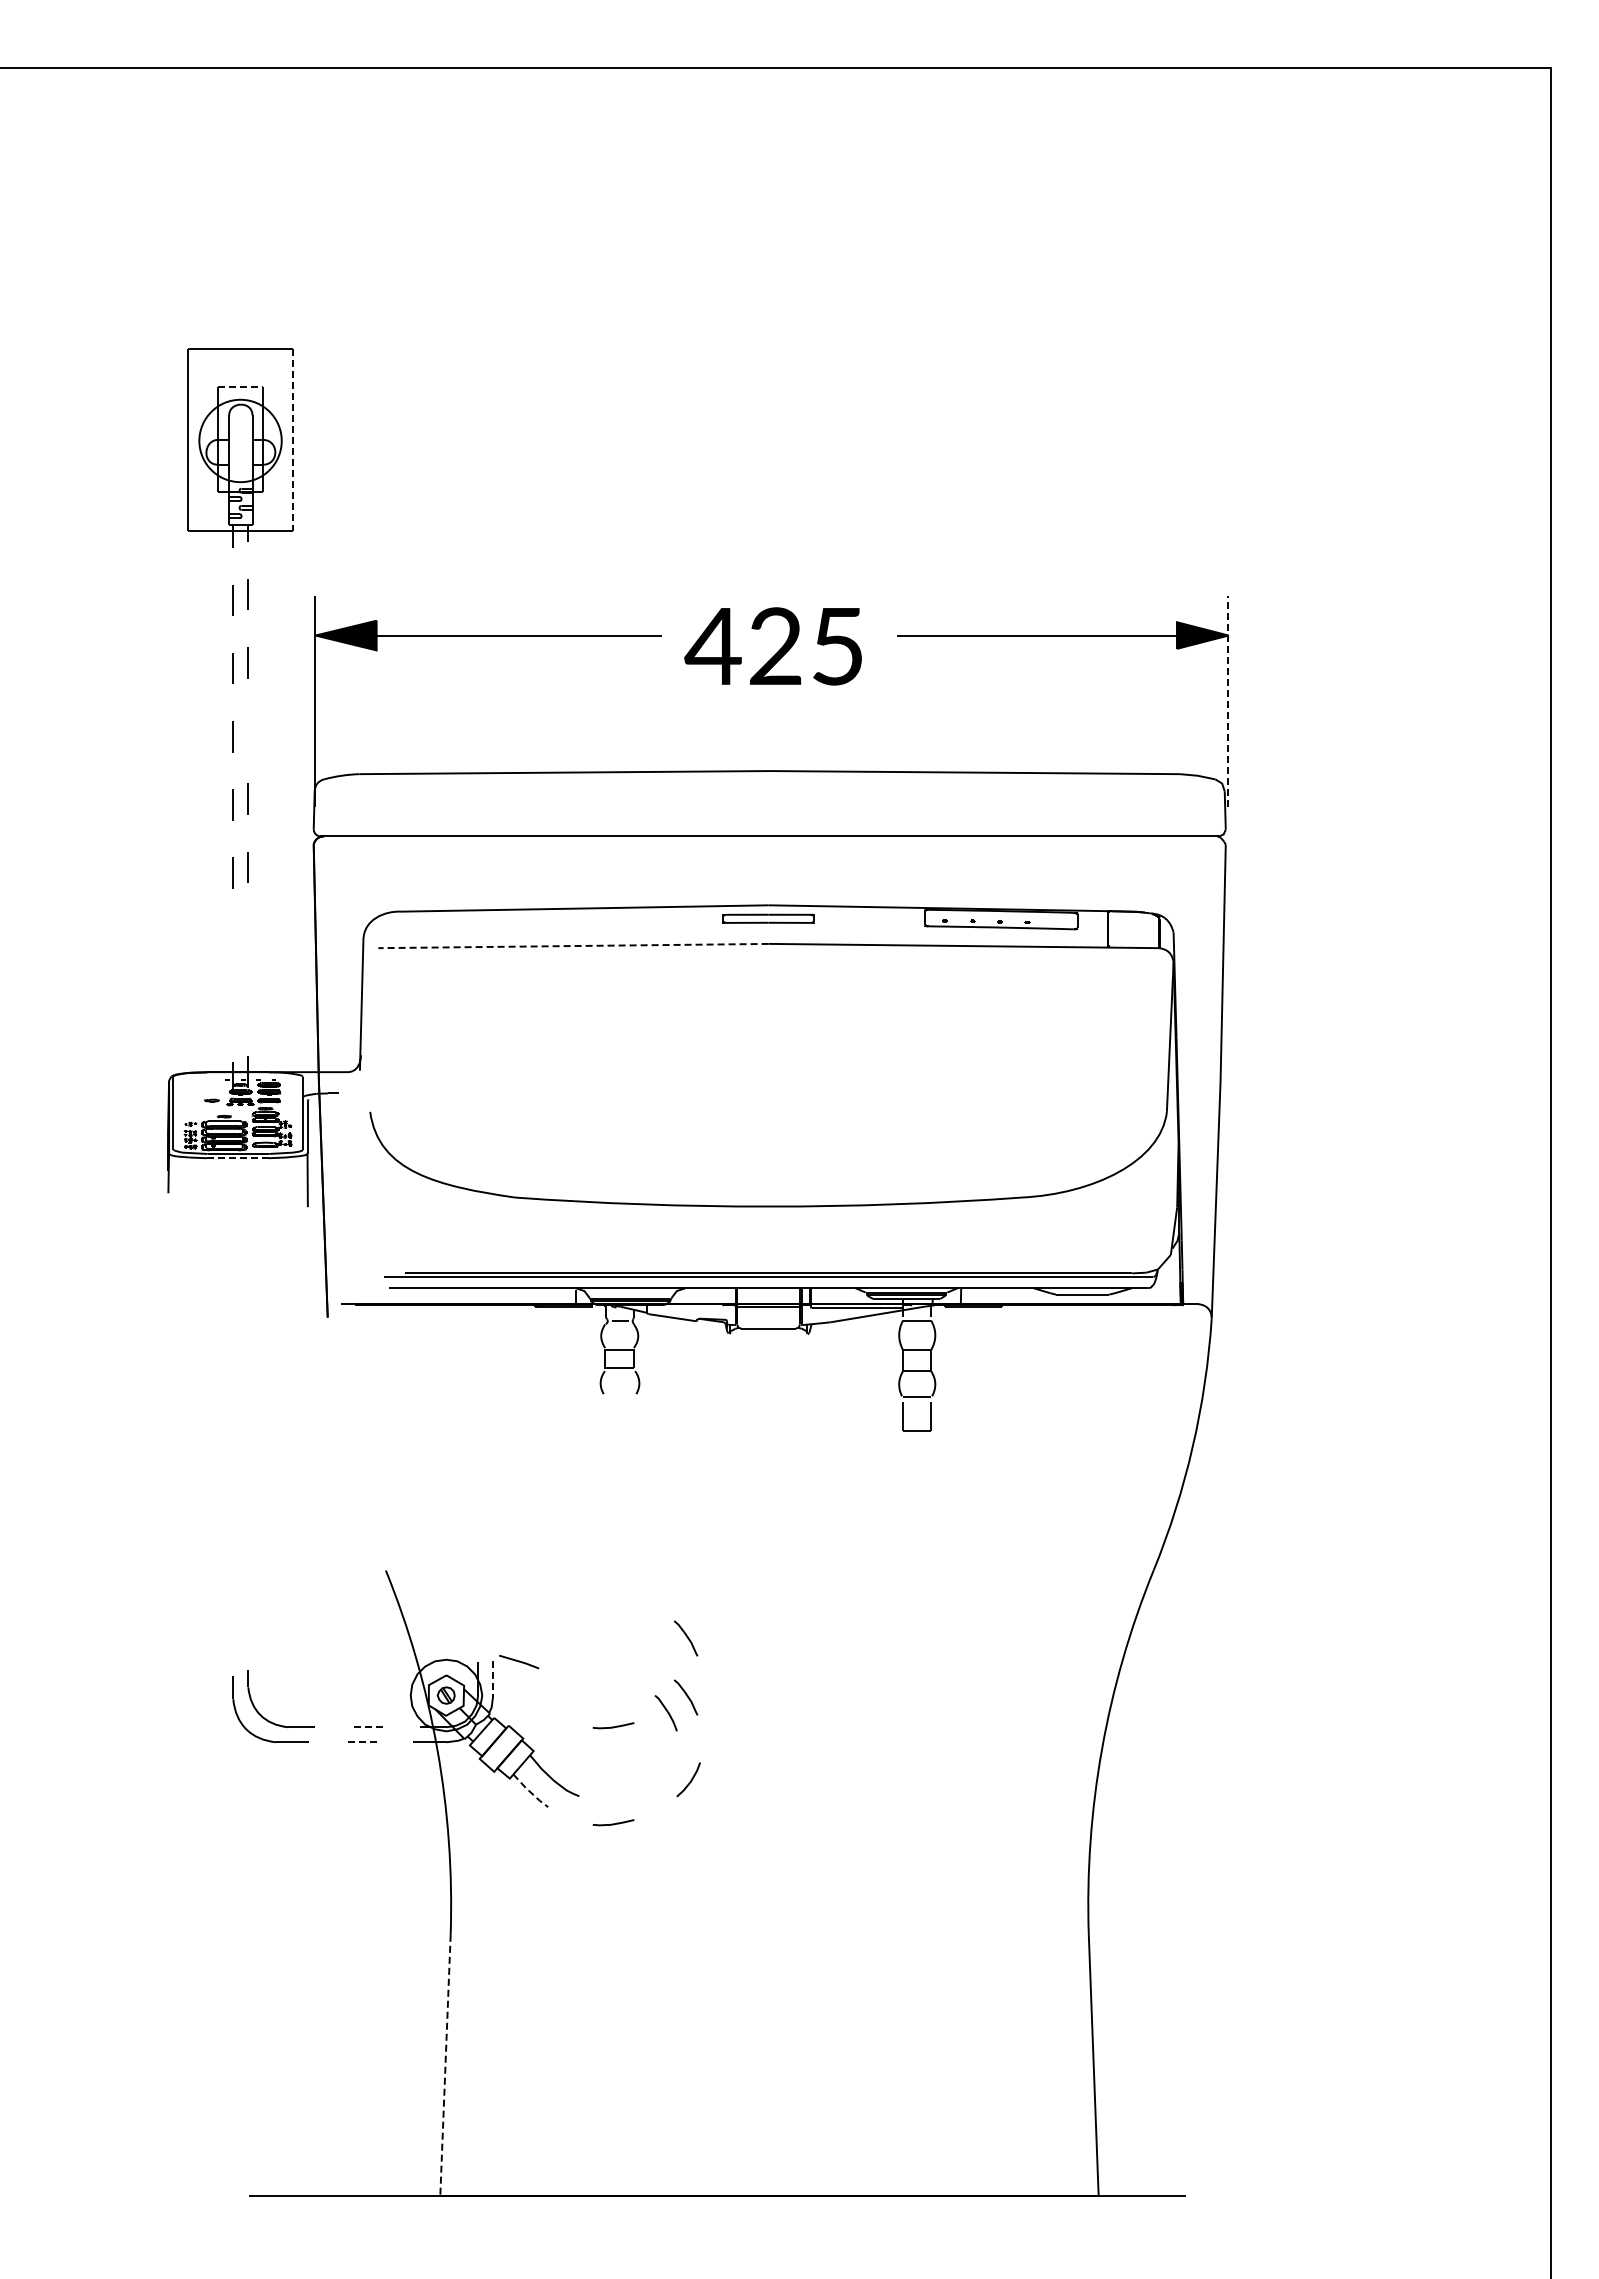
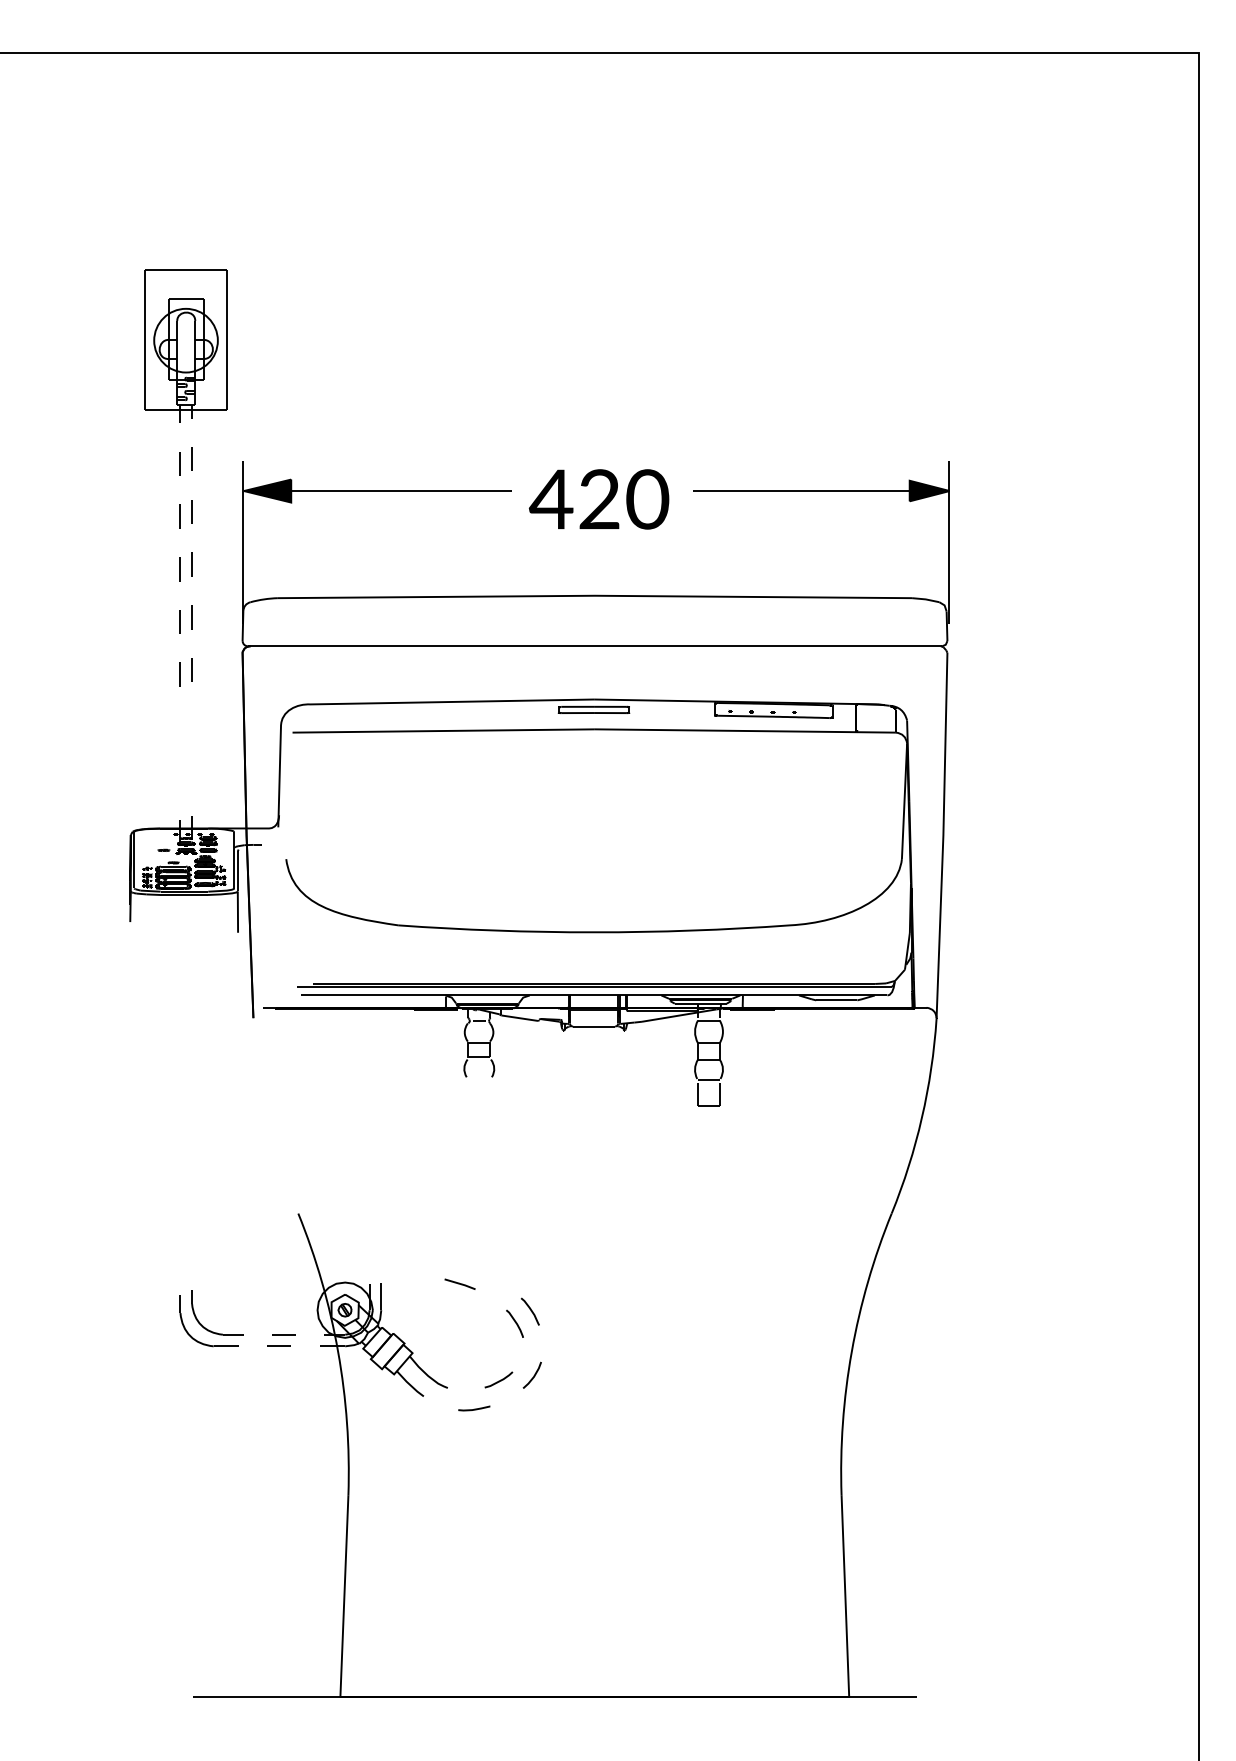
line: (240, 387) -> (186, 299), dashed -> solid
line: (293, 439) -> (226, 339), dashed -> solid
text: (837, 646) -> (647, 499), 425 -> 420
line: (1227, 701) -> (948, 542), dashed -> solid
line: (247, 730) -> (191, 564), added
line: (572, 946) -> (442, 731), dashed -> solid
line: (237, 1158) -> (183, 895), dashed -> solid
curve: (686, 1637) -> (530, 1265), removed
line: (519, 1661) -> (460, 1283), moved
line: (493, 1678) -> (381, 1297), dashed -> solid
curve: (613, 1726) -> (474, 1334), removed
line: (367, 1727) -> (284, 1334), dashed -> solid
line: (361, 1742) -> (279, 1346), dashed -> solid
line: (645, 1786) -> (498, 1380), added
line: (530, 1791) -> (410, 1384), dashed -> solid
line: (445, 2065) -> (344, 1596), dashed -> solid

